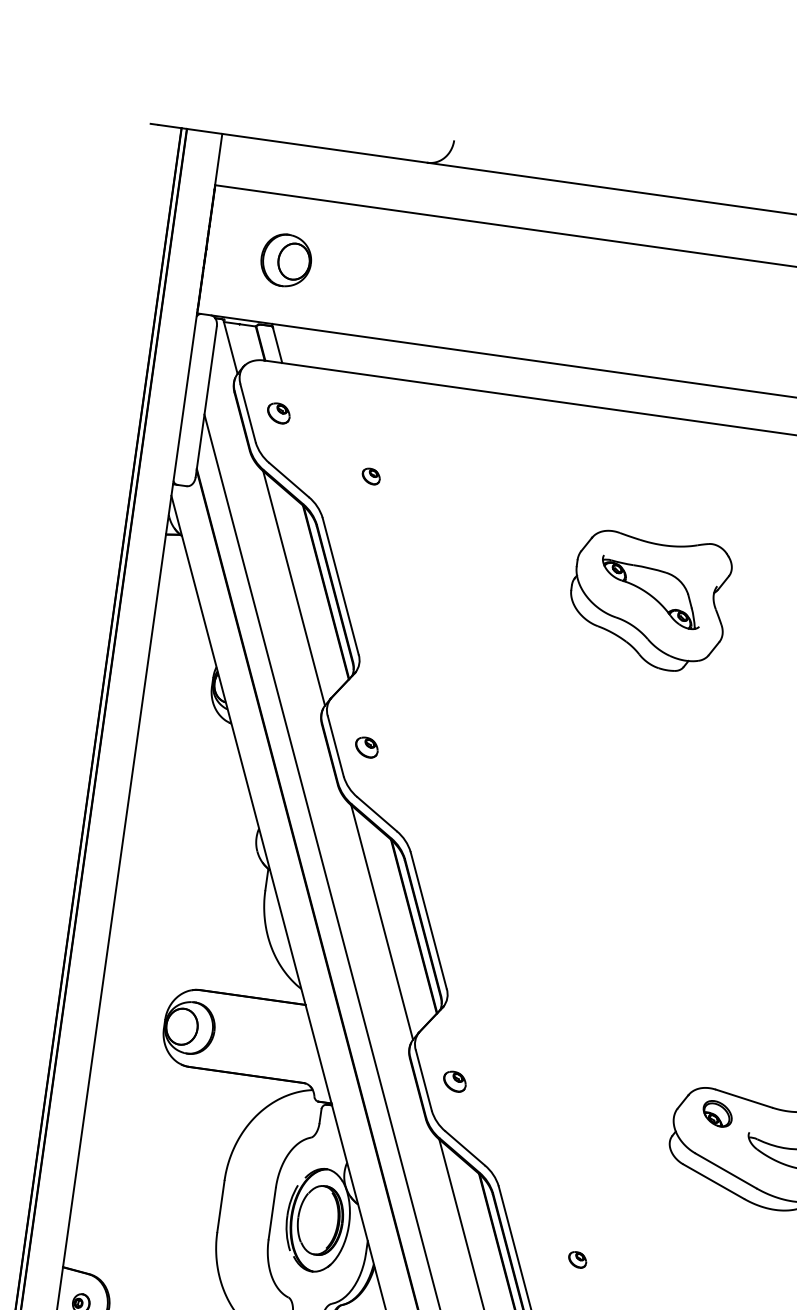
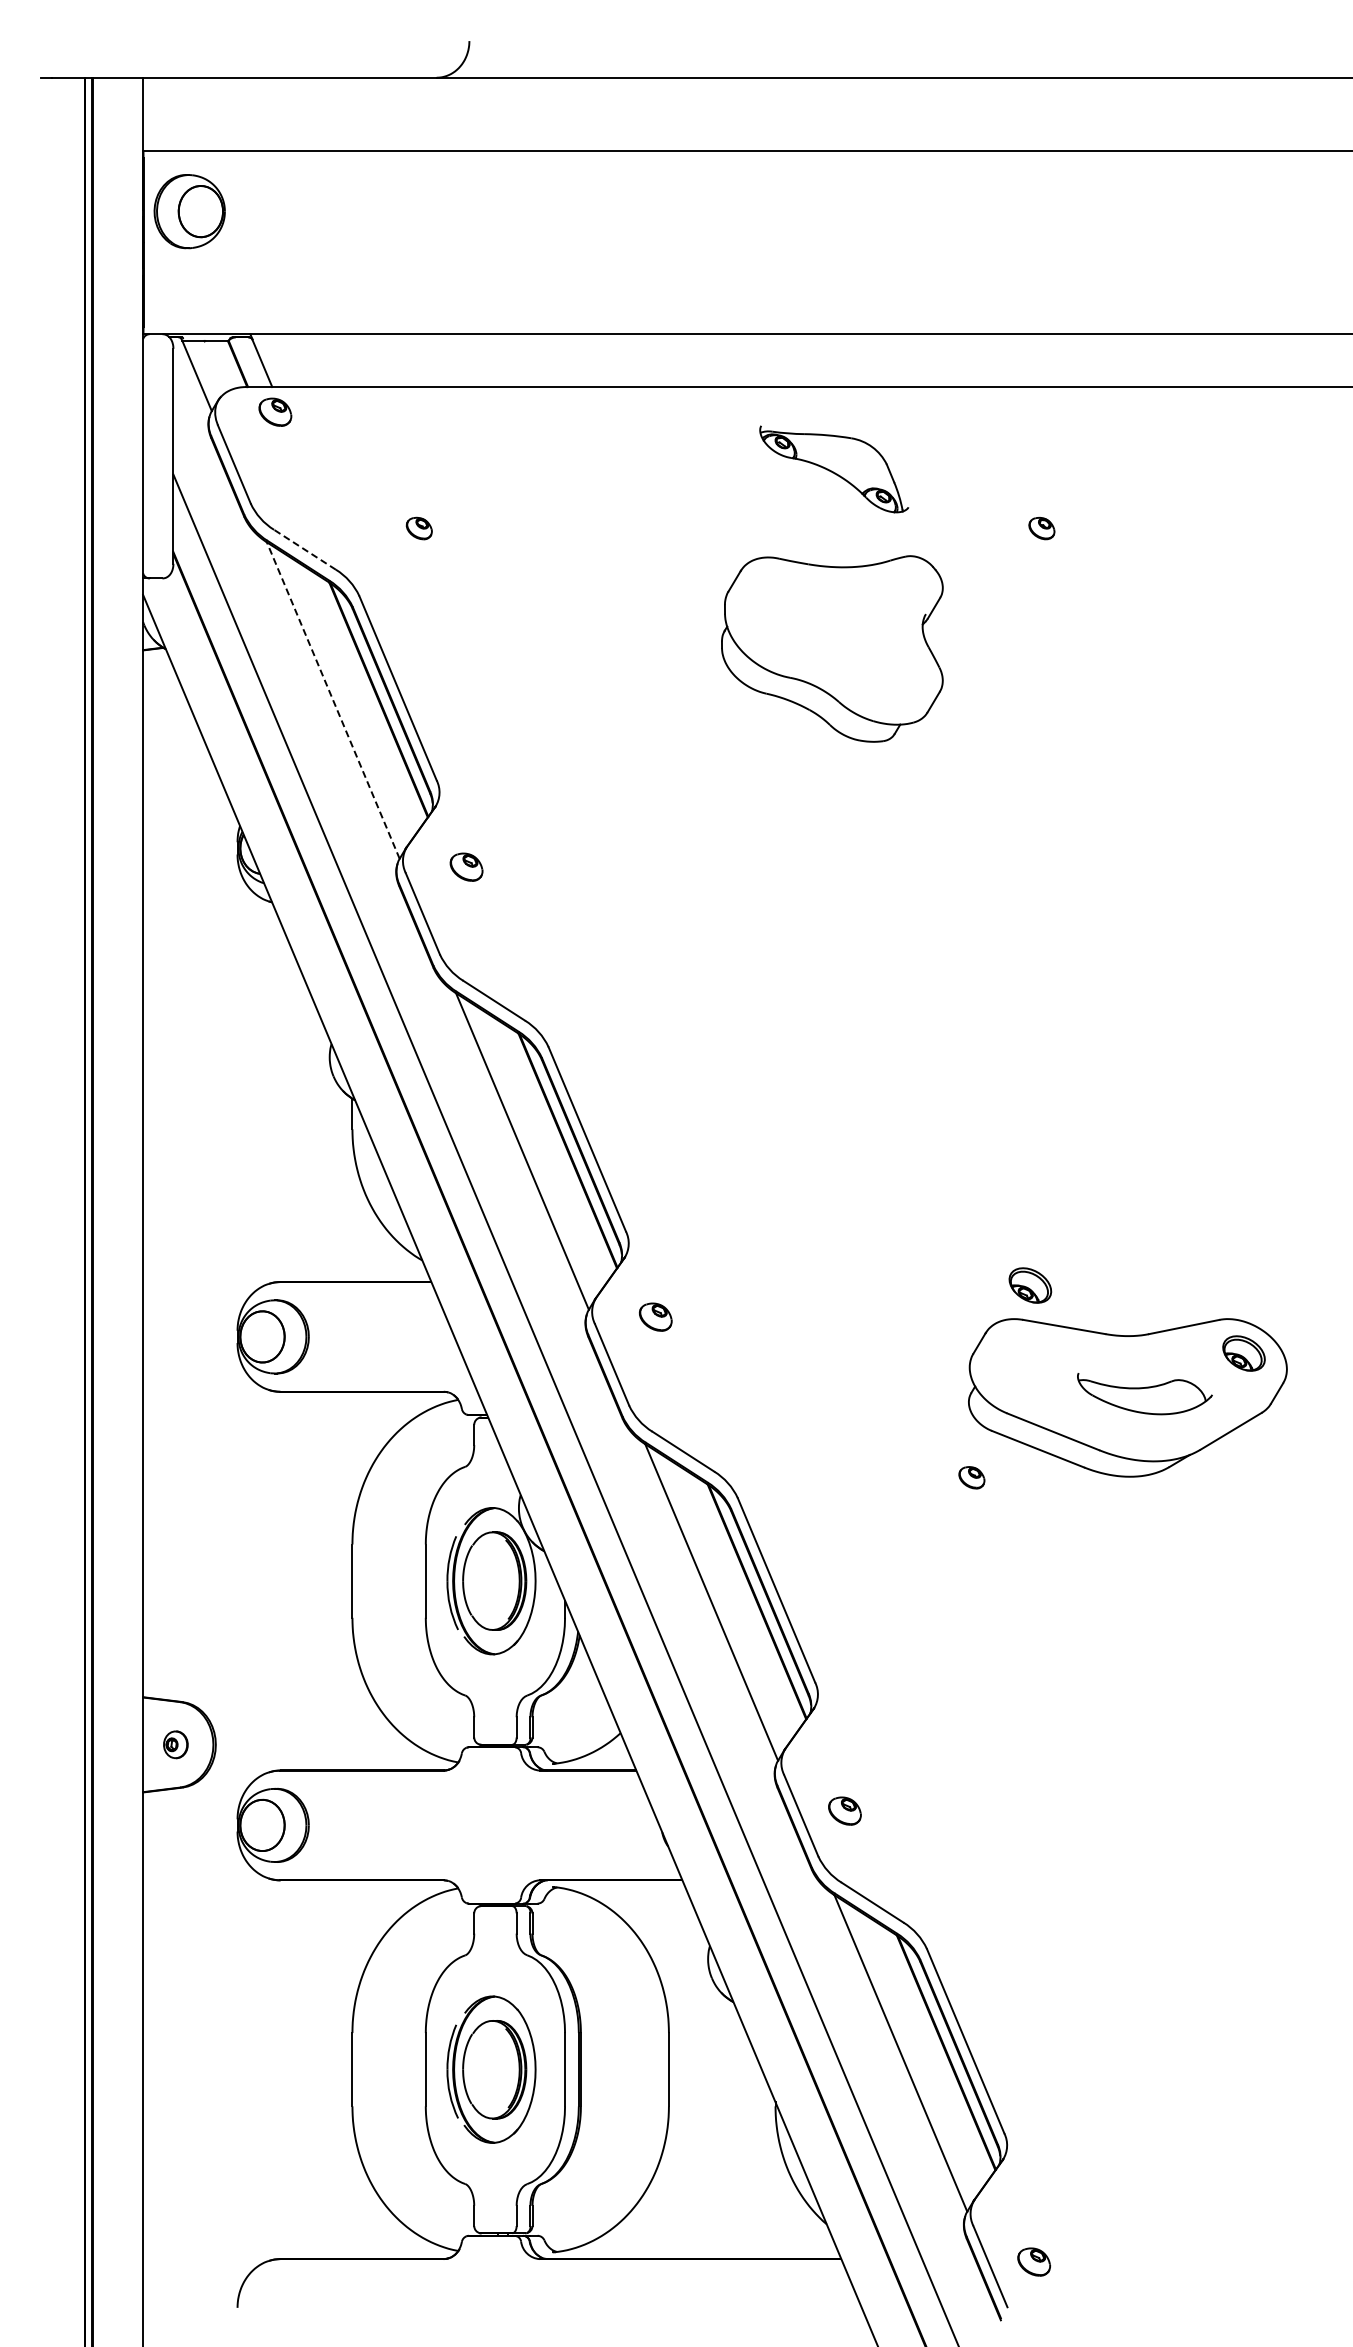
part: (286, 260) -> (189, 211), moved
part: (278, 412) -> (275, 411), moved
line: (289, 480) -> (305, 549), solid -> dashed
line: (294, 588) -> (333, 700), solid -> dashed
part: (651, 592) -> (834, 469), moved
part: (366, 747) -> (466, 866), moved
part: (454, 1081) -> (655, 1316), moved
part: (717, 1113) -> (1030, 1285), moved
part: (577, 1259) -> (971, 1477), moved

